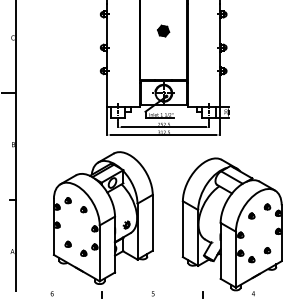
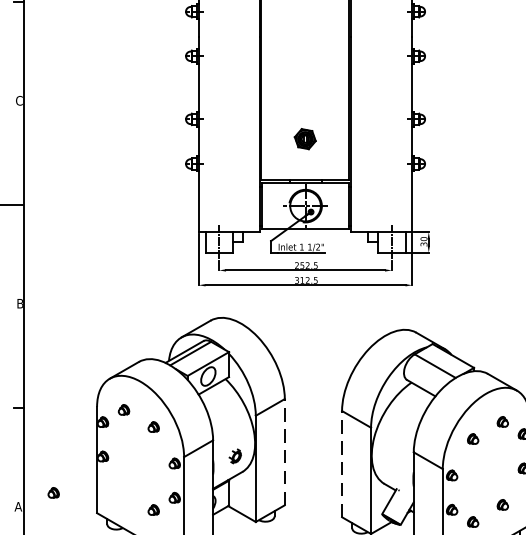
part: (163, 30) -> (305, 138), moved
line: (152, 222) -> (284, 451), solid -> dashed
line: (182, 229) -> (341, 464), solid -> dashed
part: (67, 243) -> (52, 491), moved

